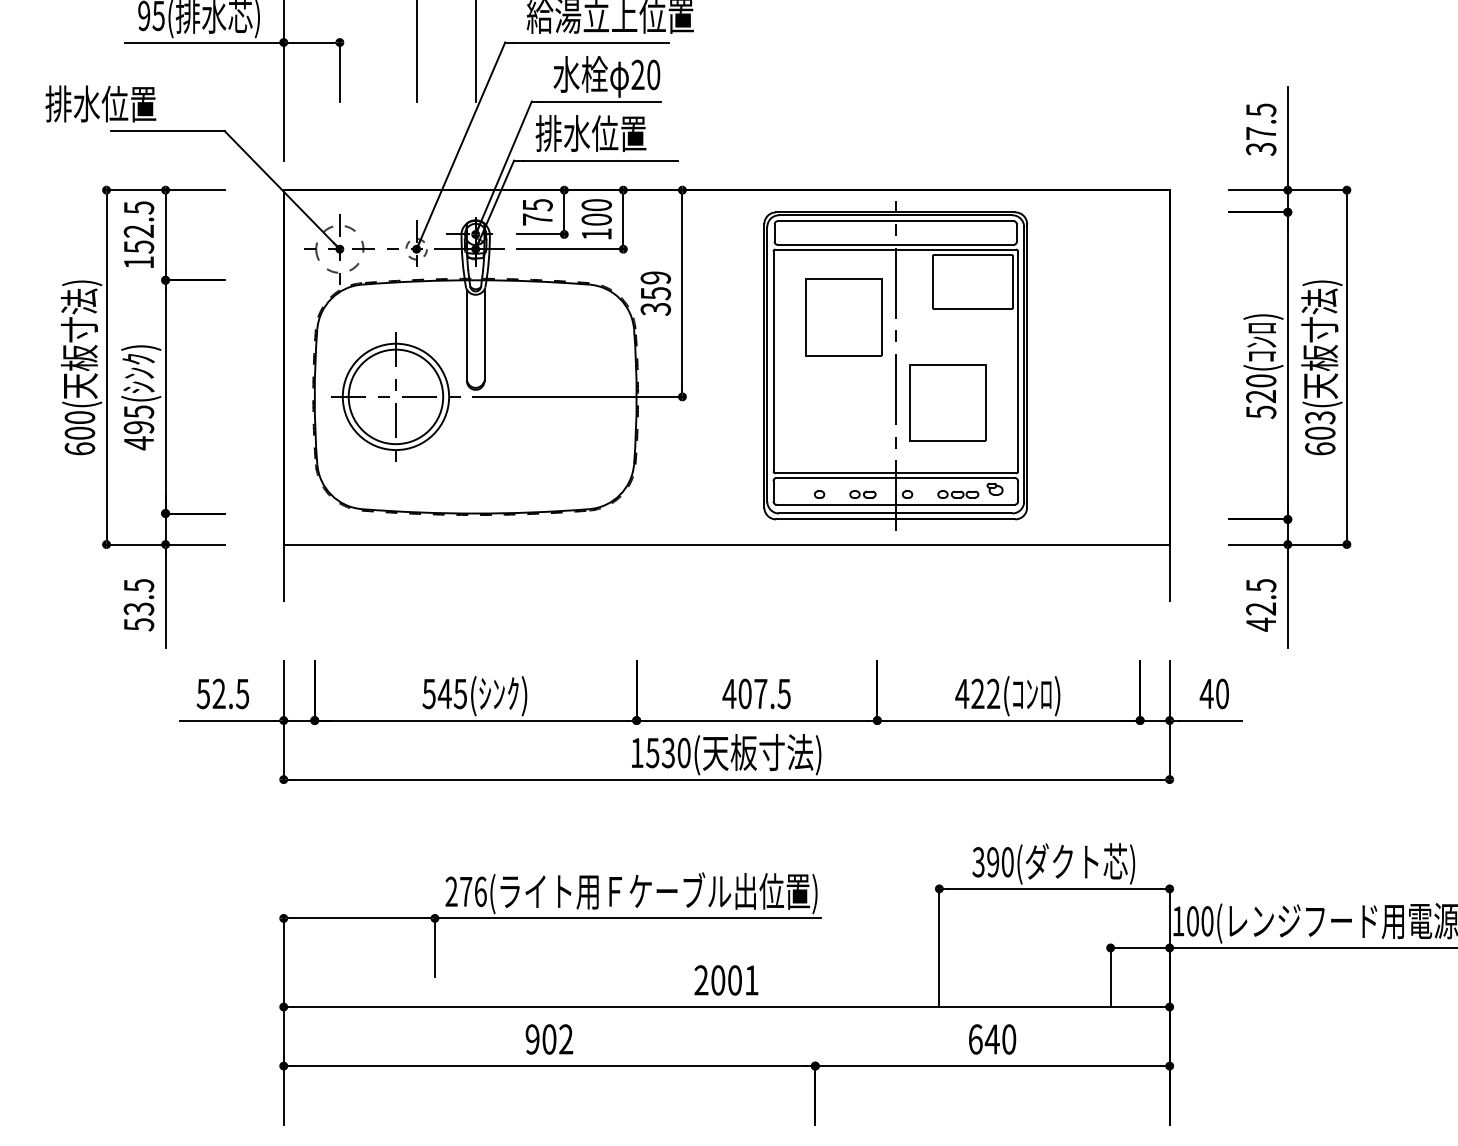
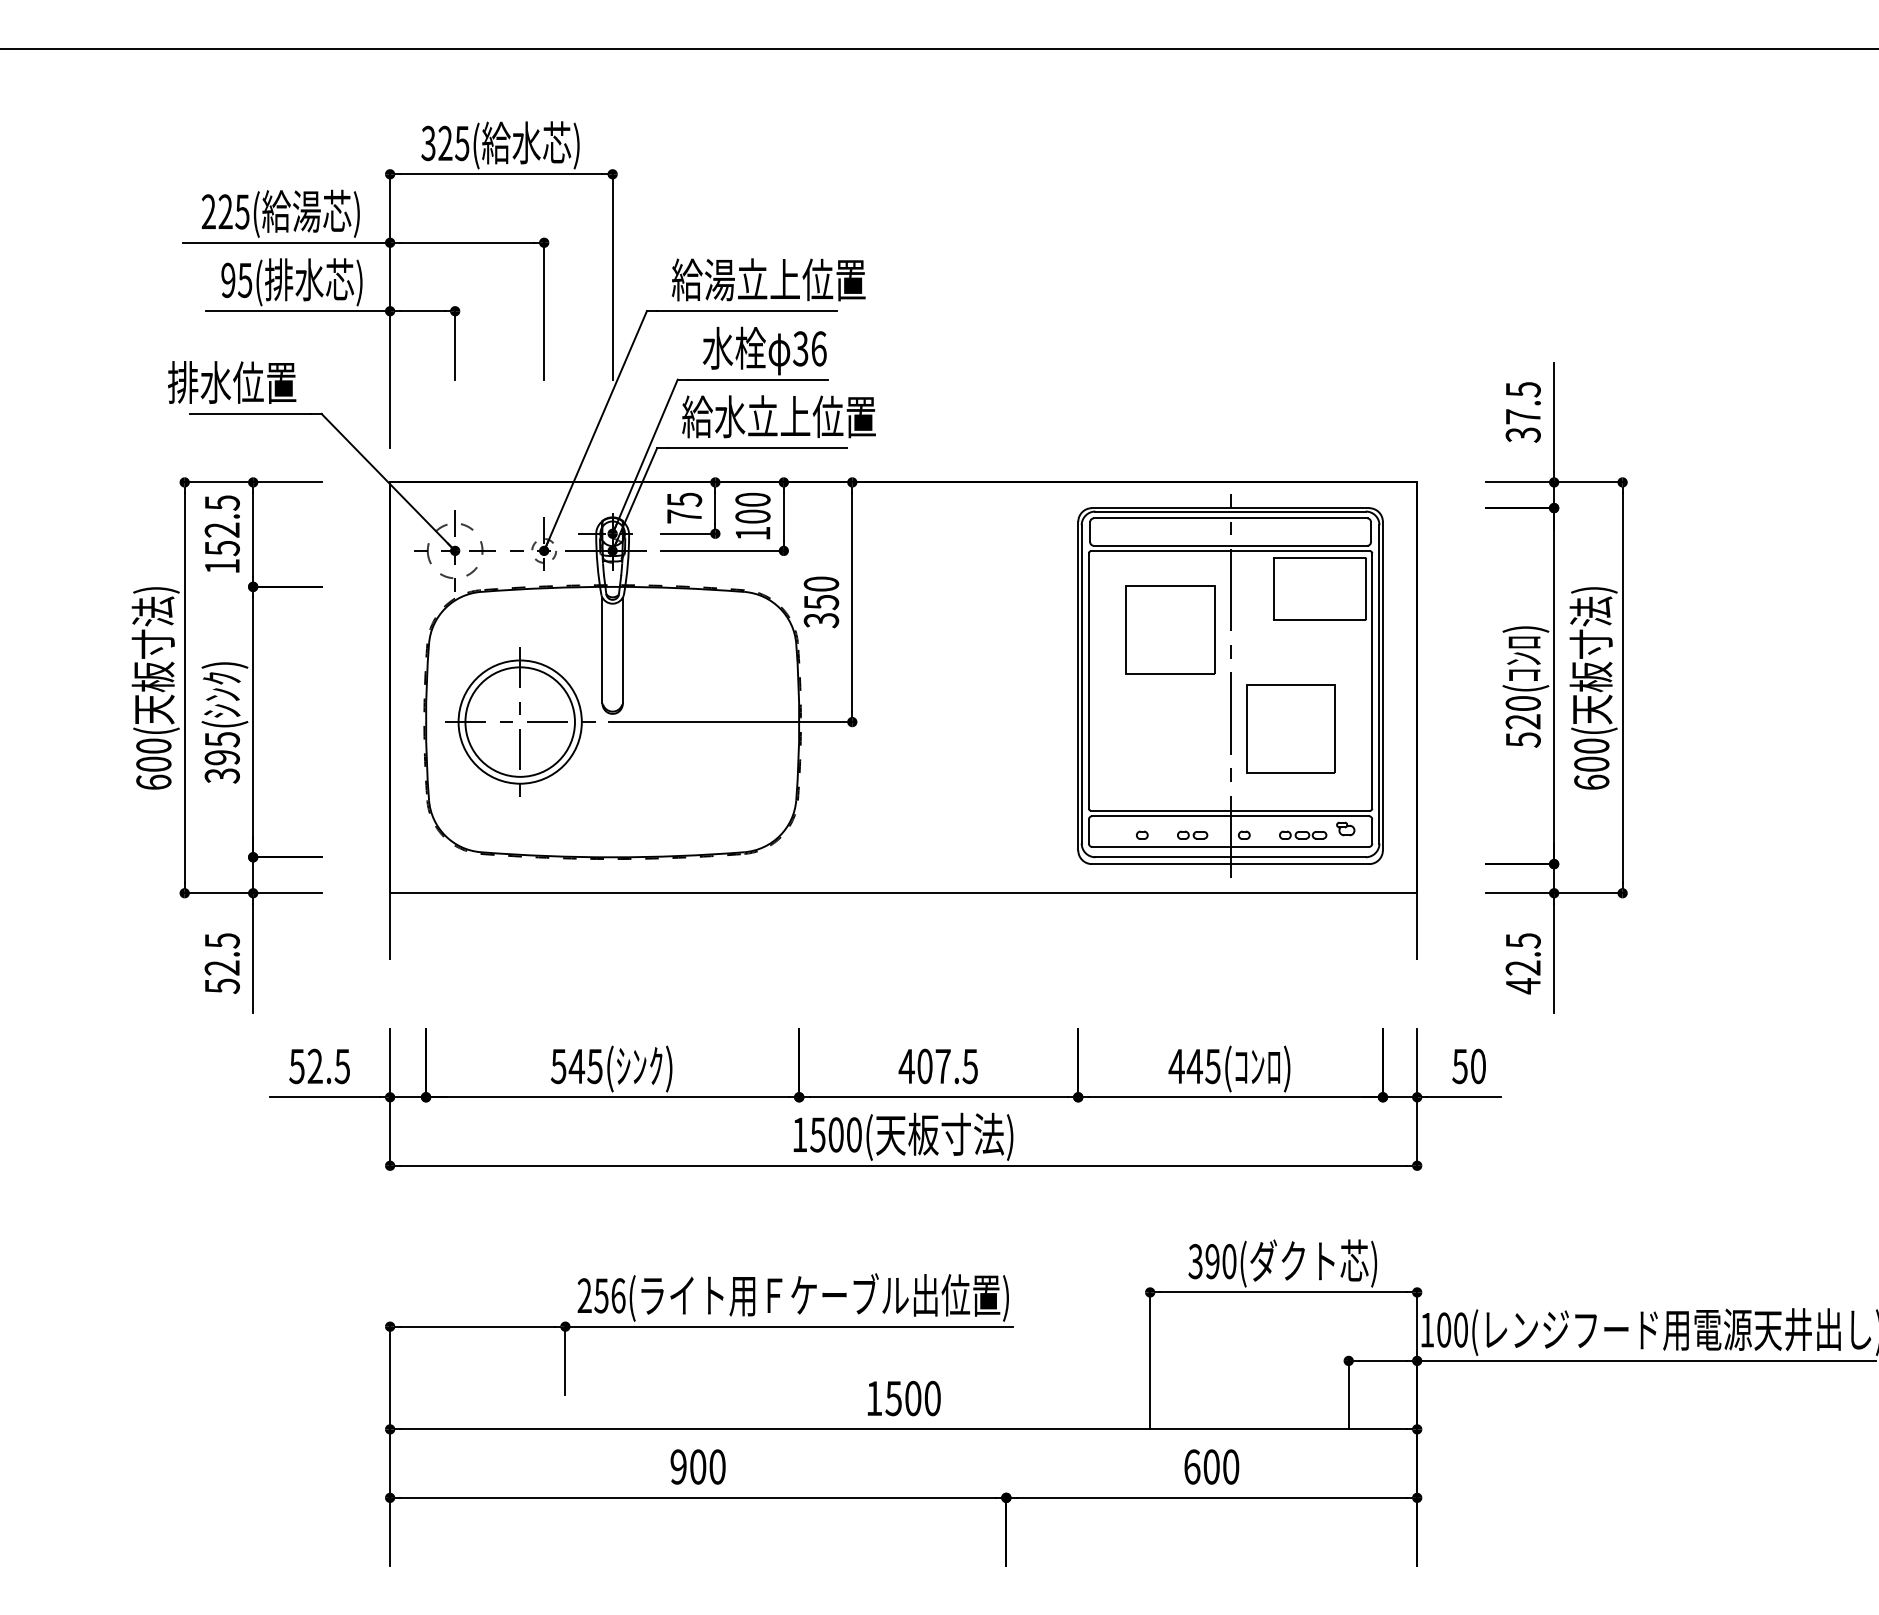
text: (645, 74) -> (809, 348), 20 -> 36
text: (101, 103) -> (232, 382), moved
text: (618, 133) -> (778, 416), 排水位置 -> 給水立上位置
text: (655, 277) -> (821, 583), 359 -> 350
part: (895, 365) -> (1230, 685), moved
text: (1320, 417) -> (1591, 745), 603( -> 600(
text: (138, 442) -> (221, 775), 495( -> 395(
text: (139, 608) -> (222, 967), 53.5 -> 52.5
text: (985, 693) -> (1203, 1066), 422( -> 445(
text: (1207, 693) -> (1460, 1066), 40 -> 50
text: (667, 752) -> (835, 1134), 1530( -> 1500(
text: (466, 891) -> (601, 1295), 276( -> 256(
text: (726, 980) -> (903, 1398), 2001 -> 1500
text: (566, 1039) -> (717, 1466), 902 -> 900
text: (992, 1039) -> (1211, 1466), 640 -> 600

